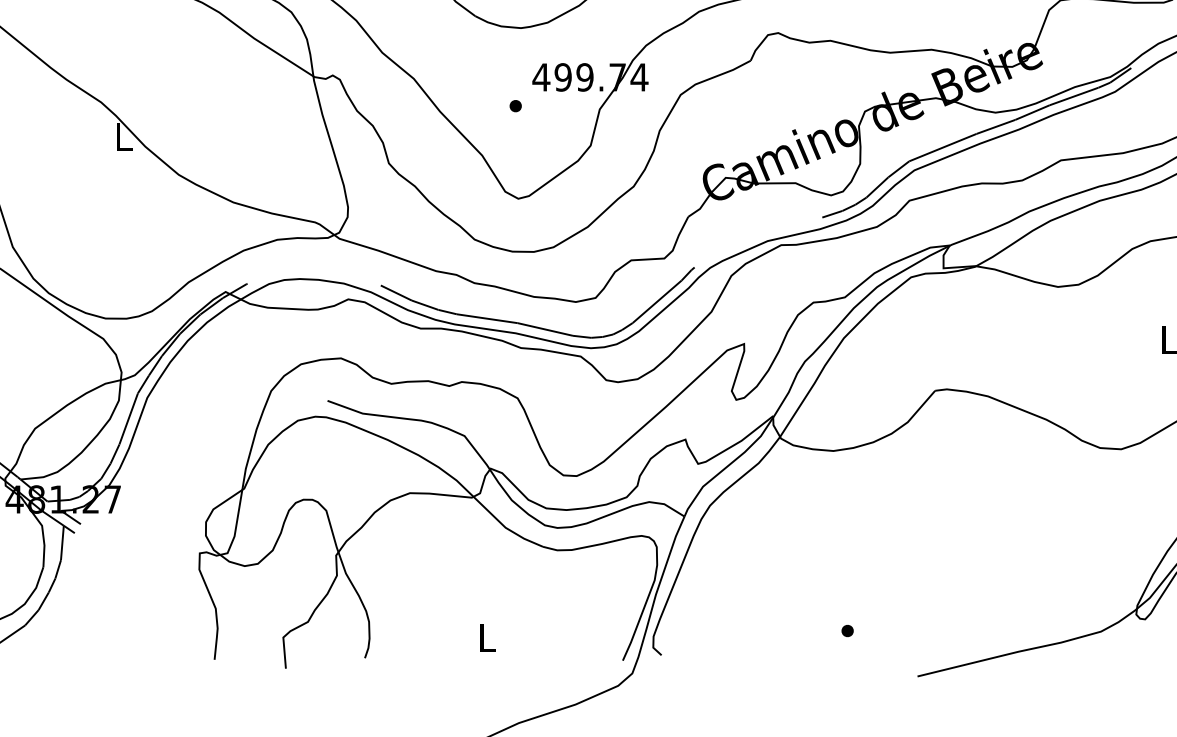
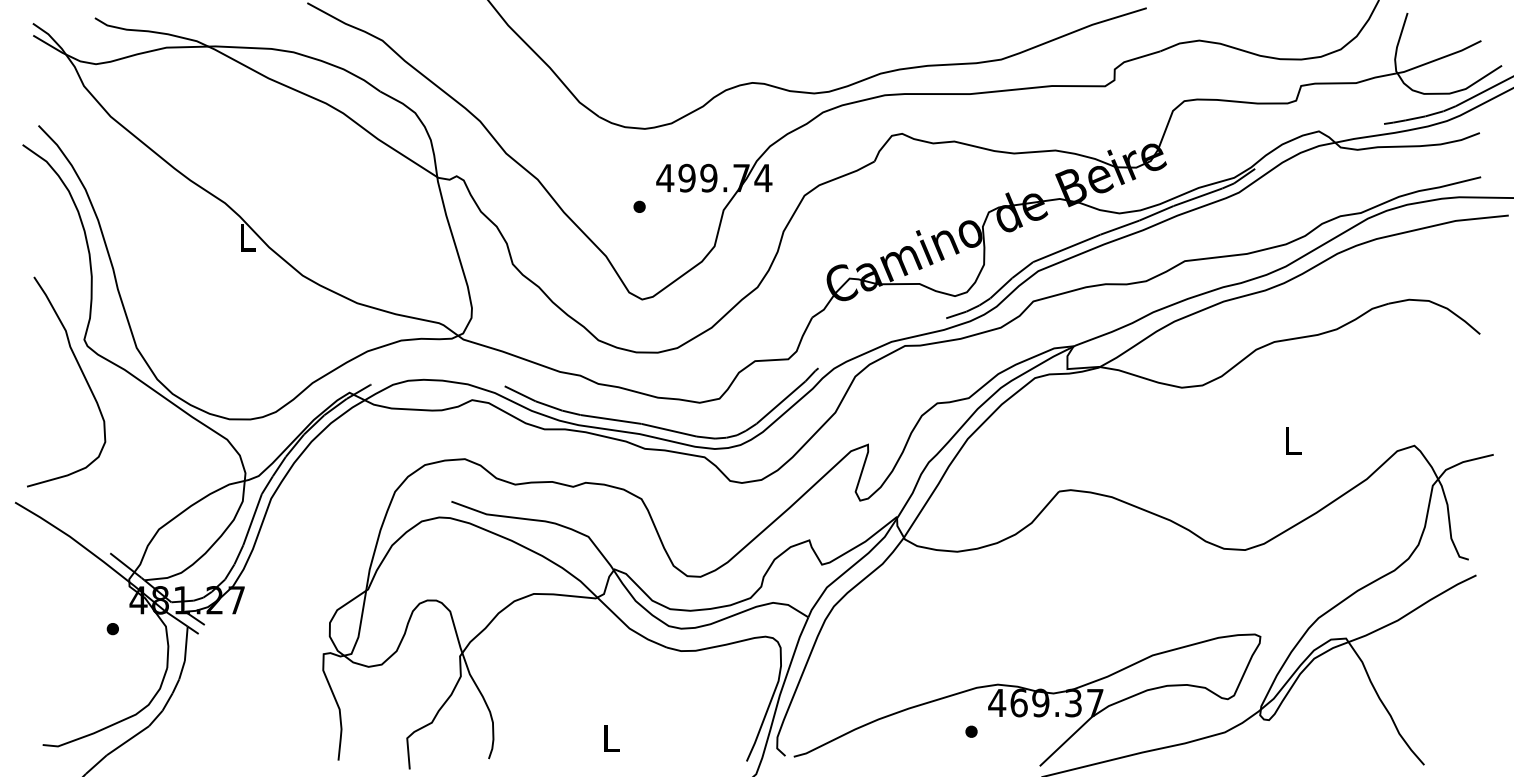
part: (903, 598) -> (1027, 699), added

